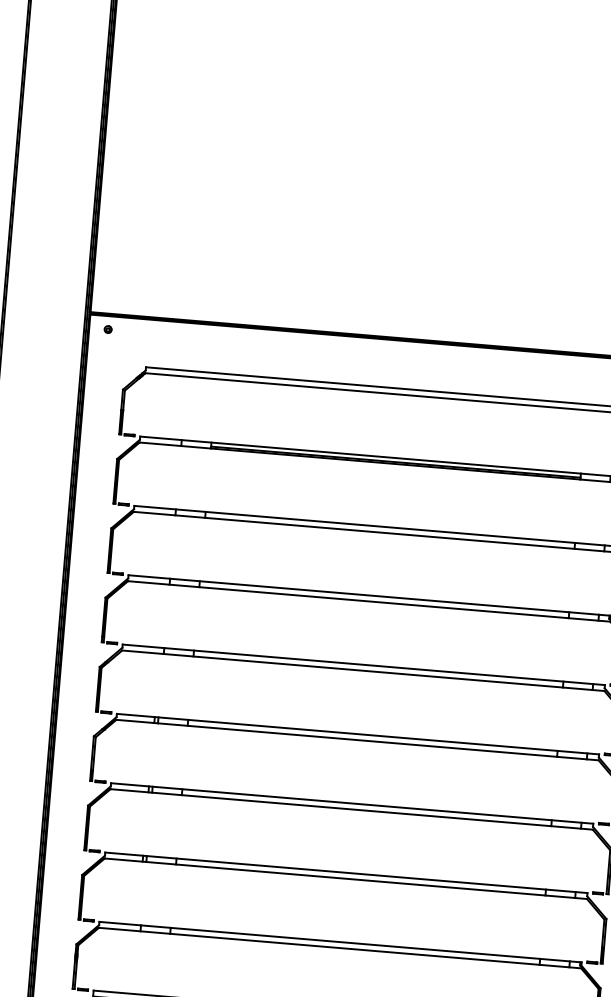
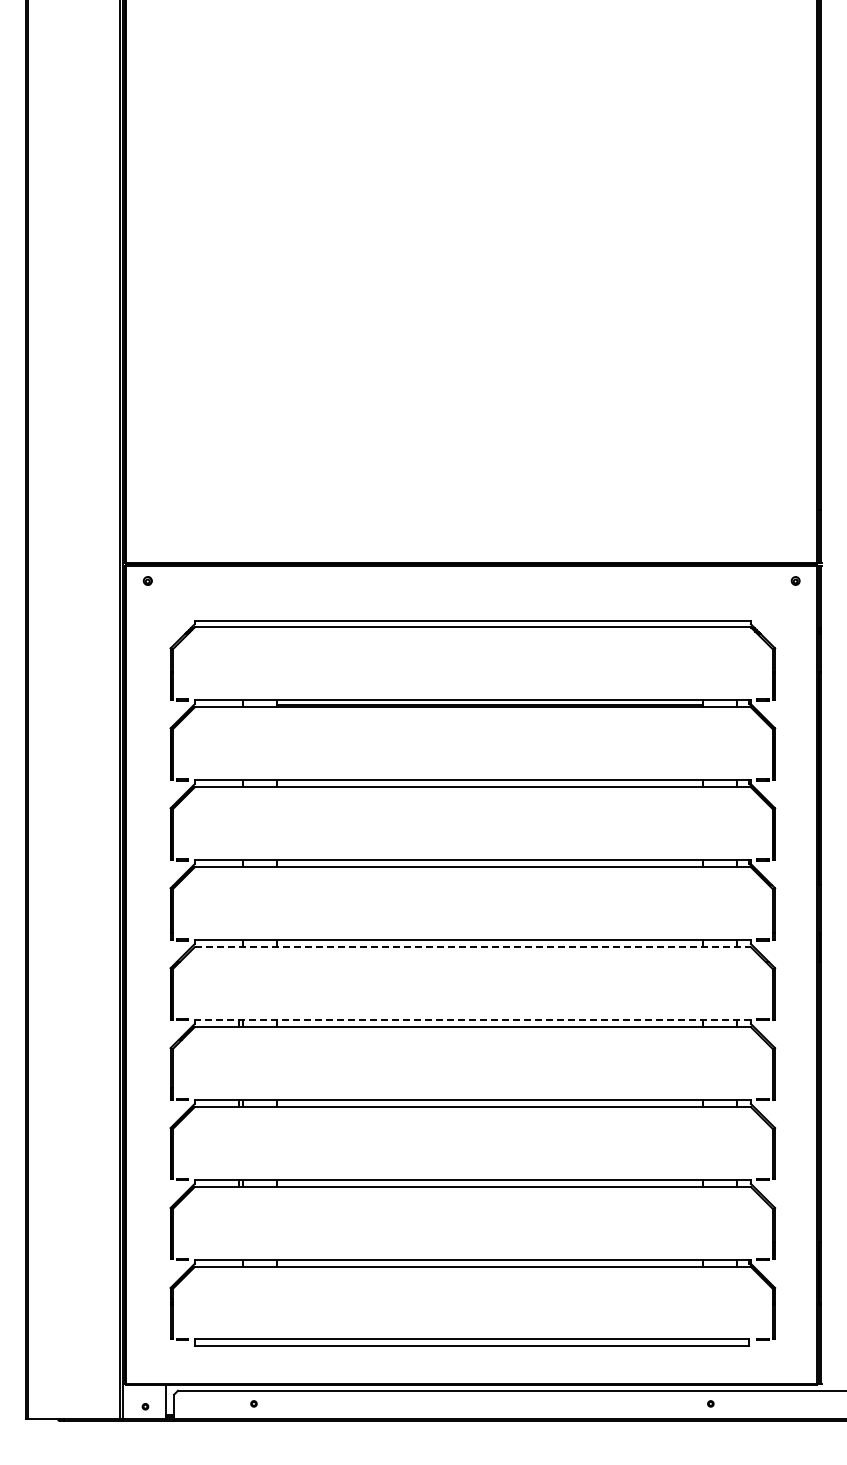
line: (363, 671) -> (473, 947), solid -> dashed
line: (357, 734) -> (472, 1020), solid -> dashed

